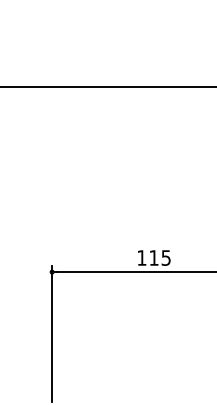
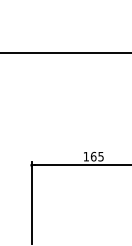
text: (153, 257) -> (93, 156), 115 -> 165

